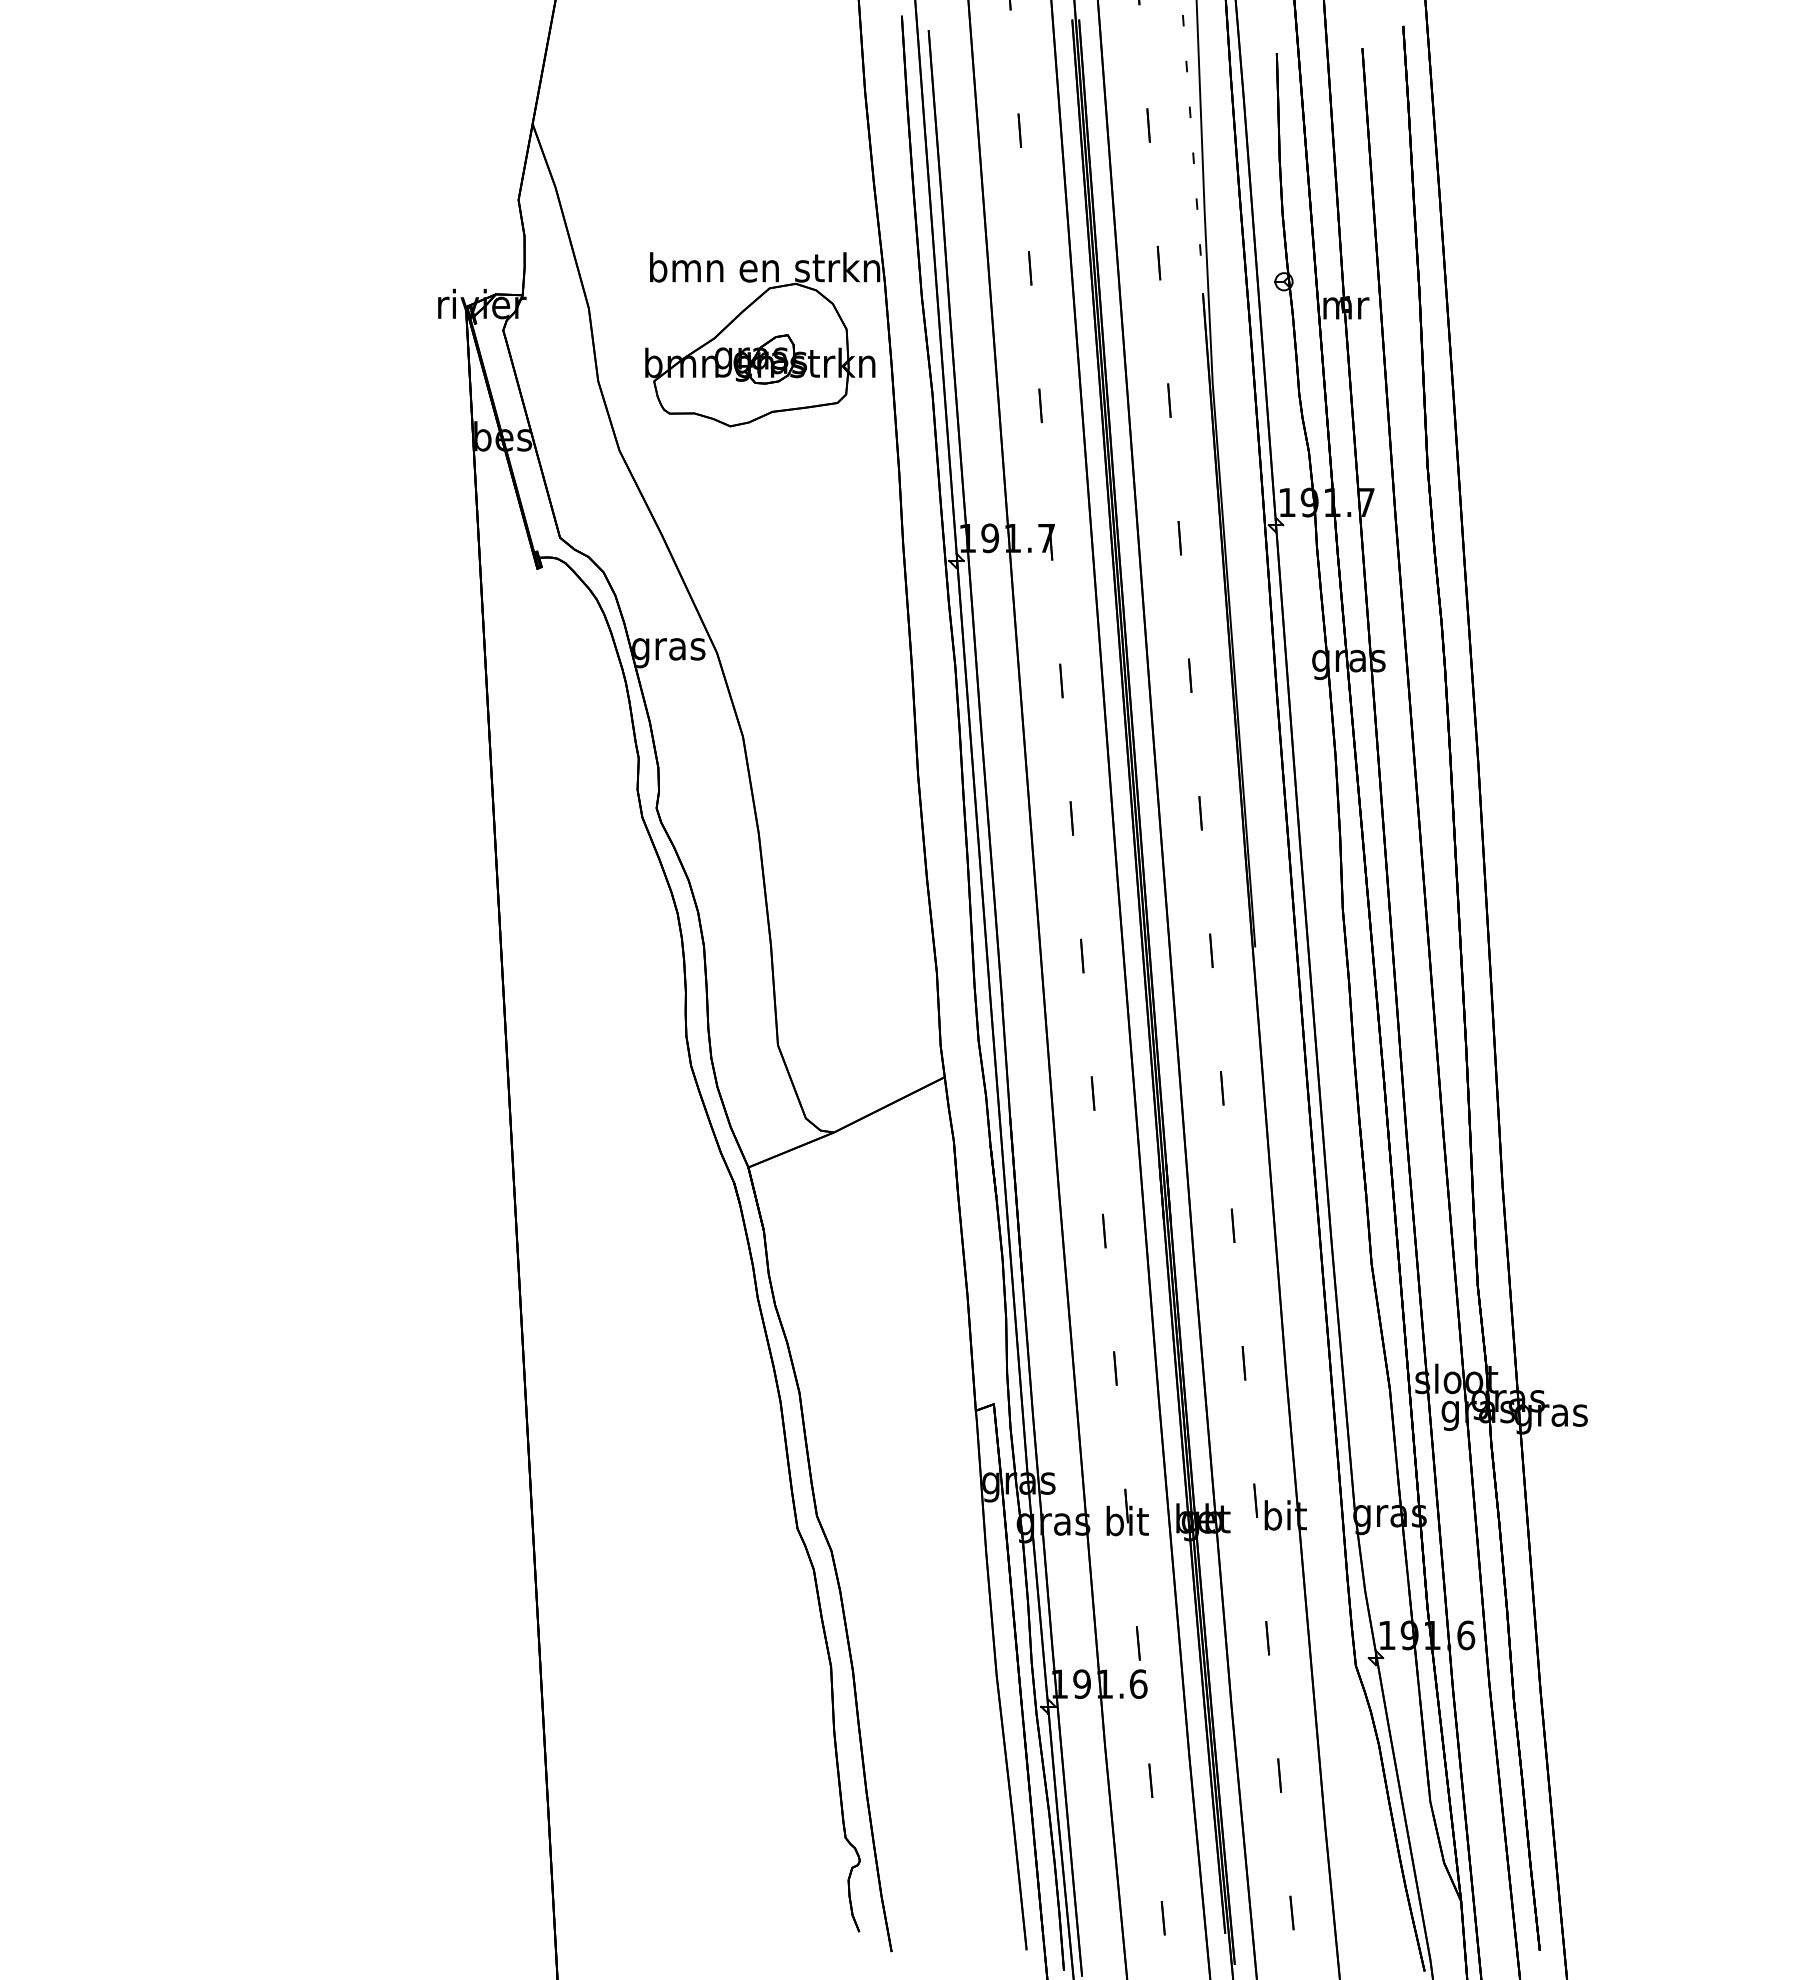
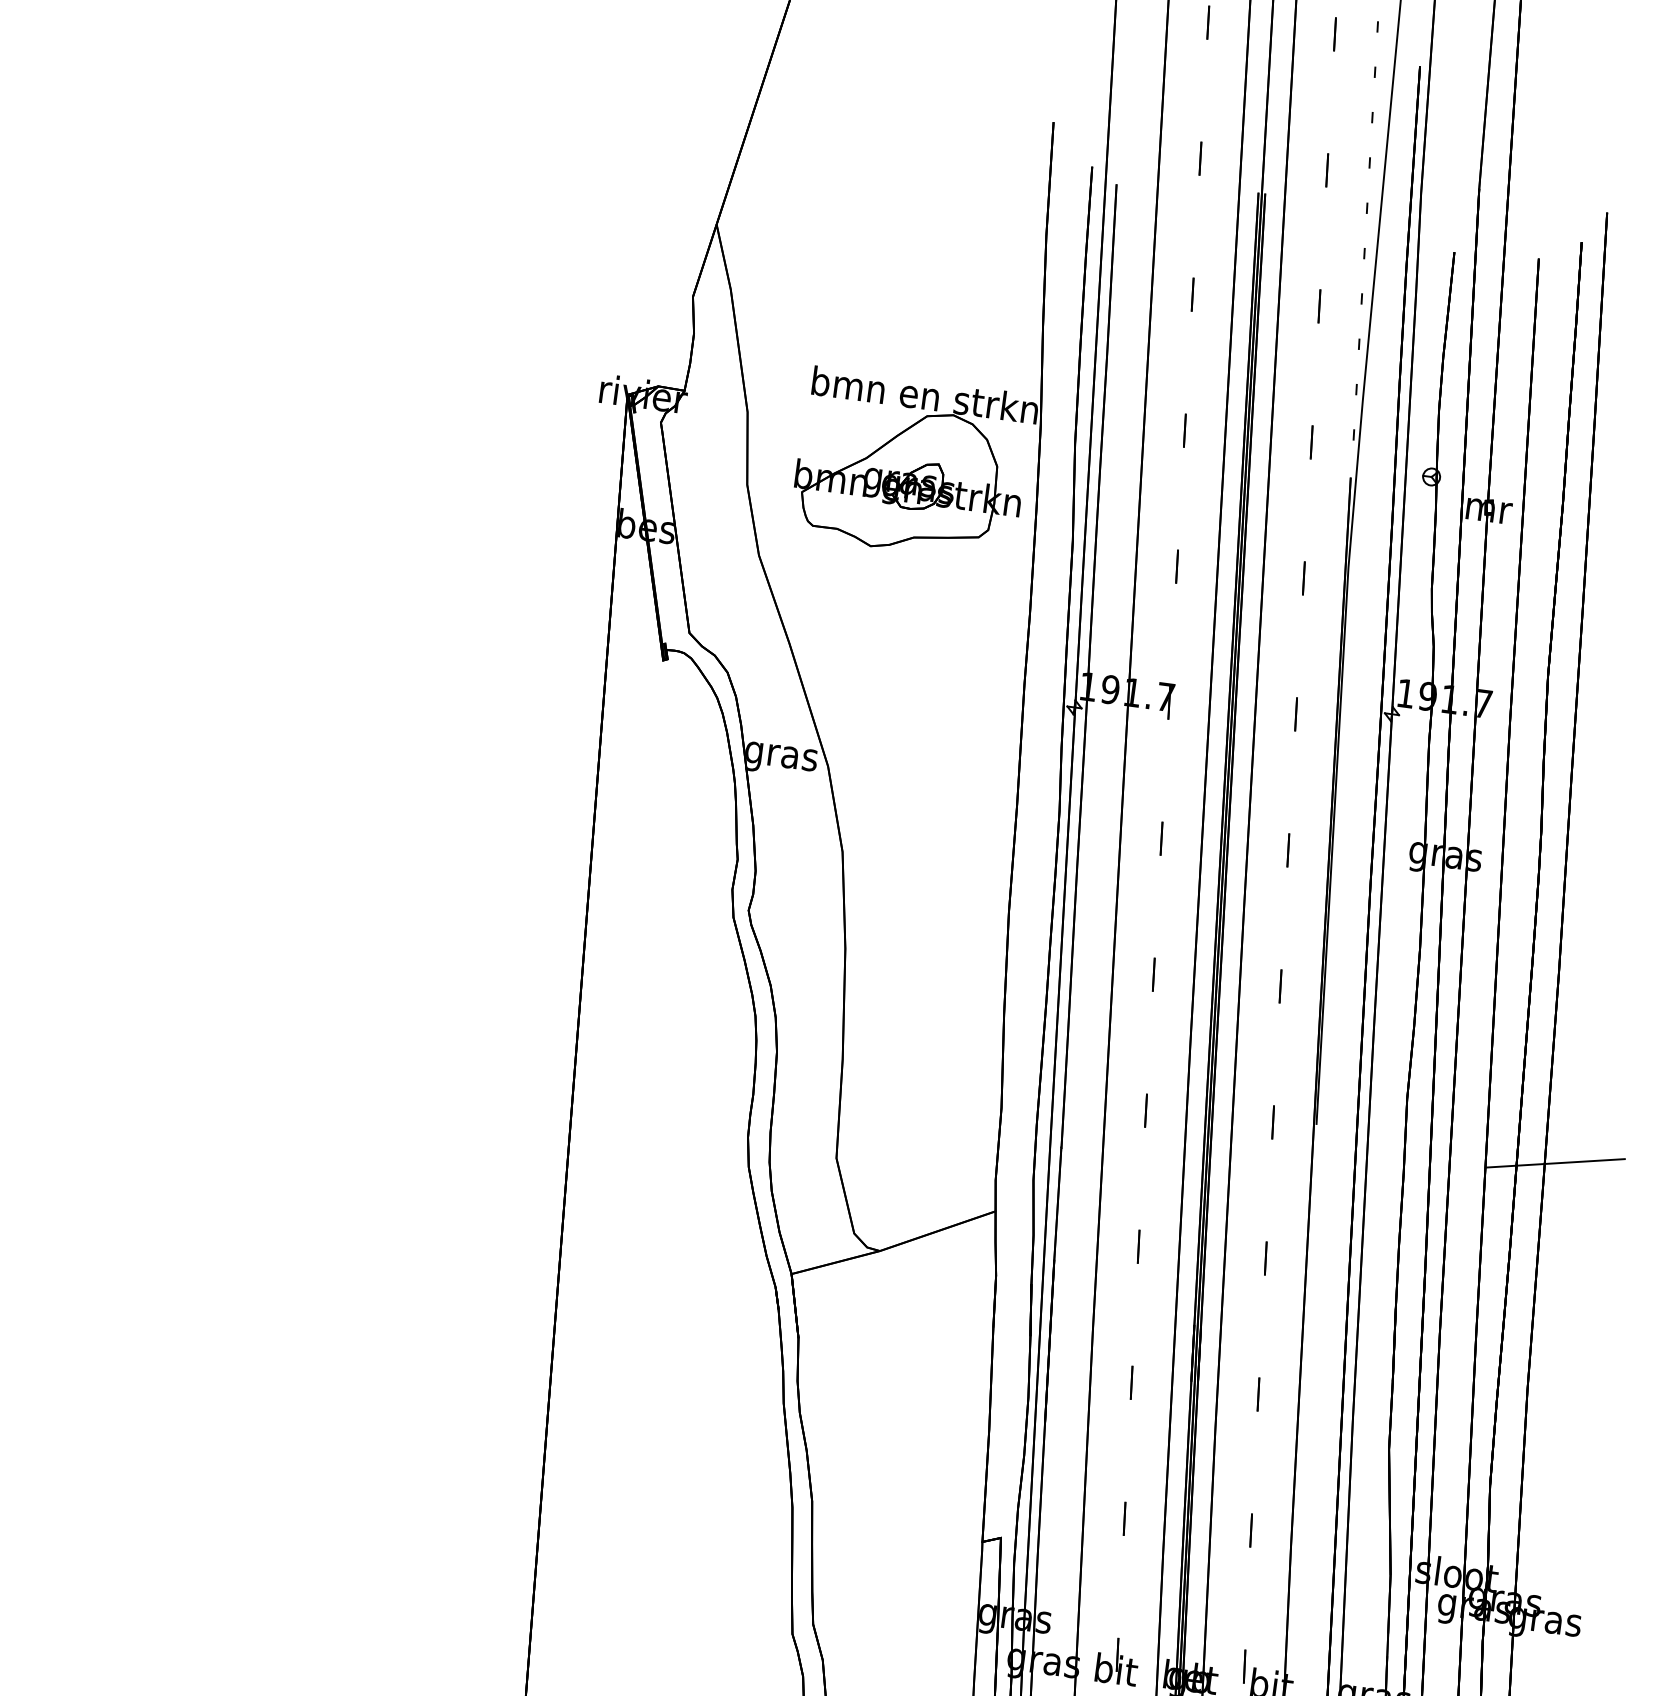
line: (1500, 953) -> (1555, 1162), added

